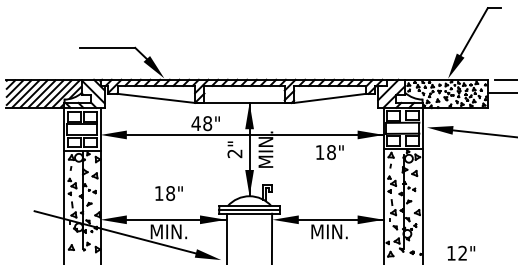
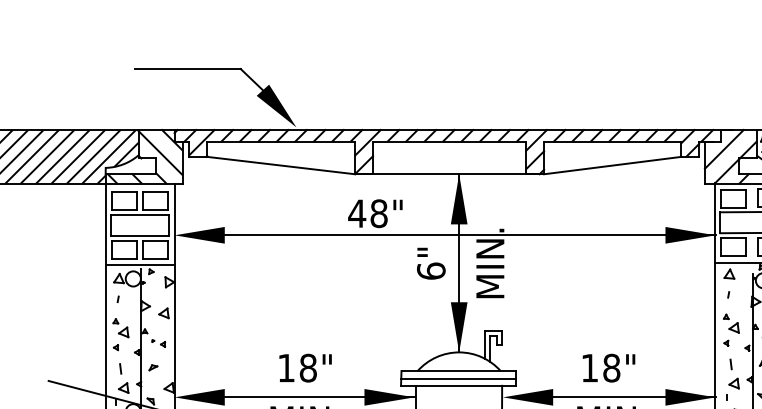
text: (329, 152) -> (607, 368), moved
text: (234, 153) -> (430, 270), 2" -> 6"
text: (168, 193) -> (304, 368), moved

